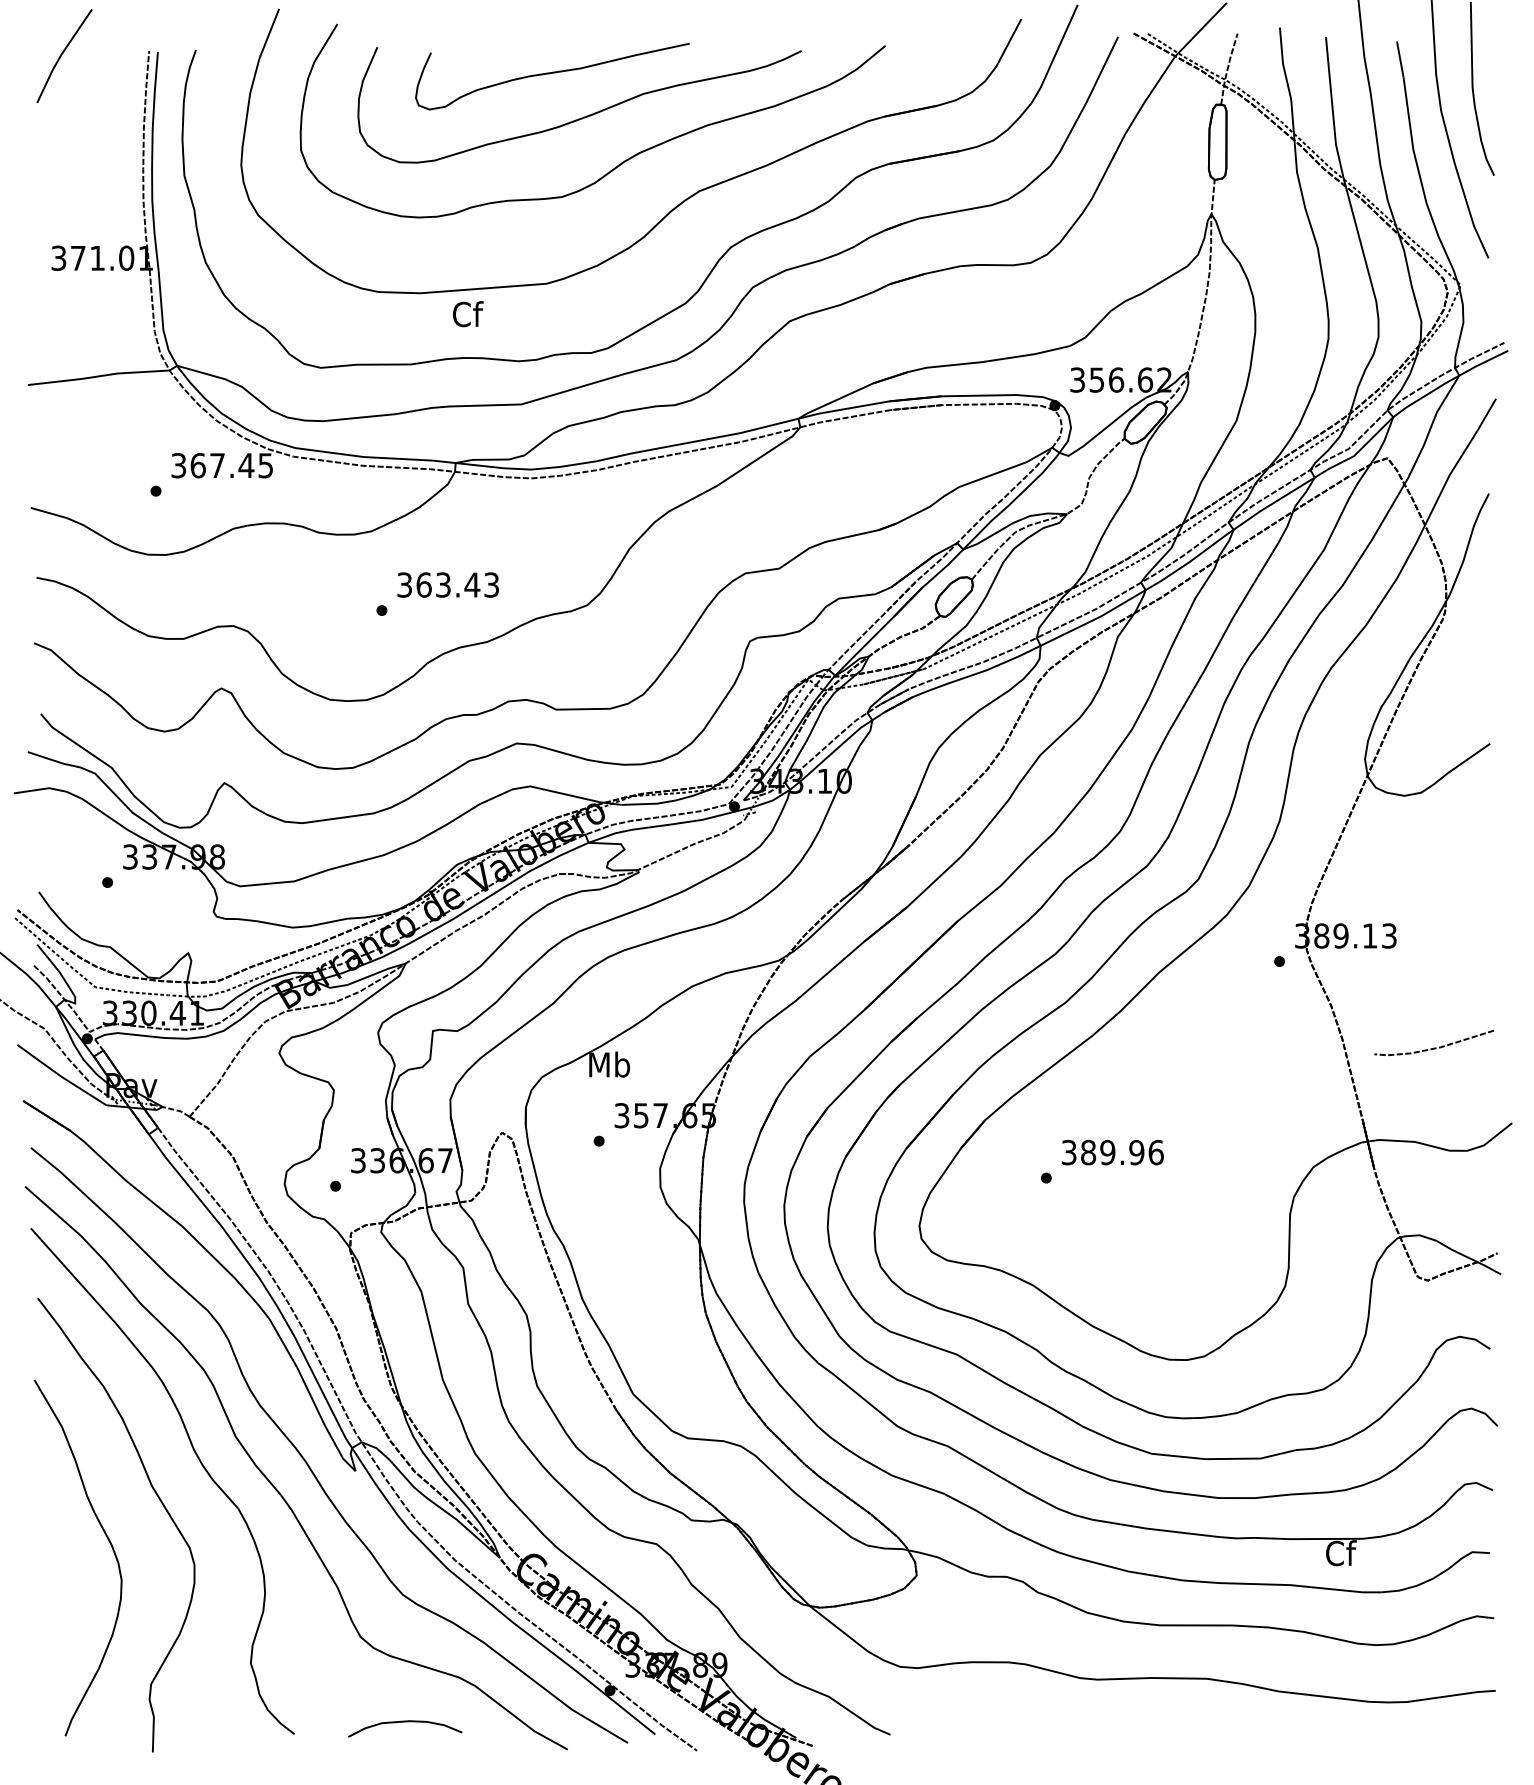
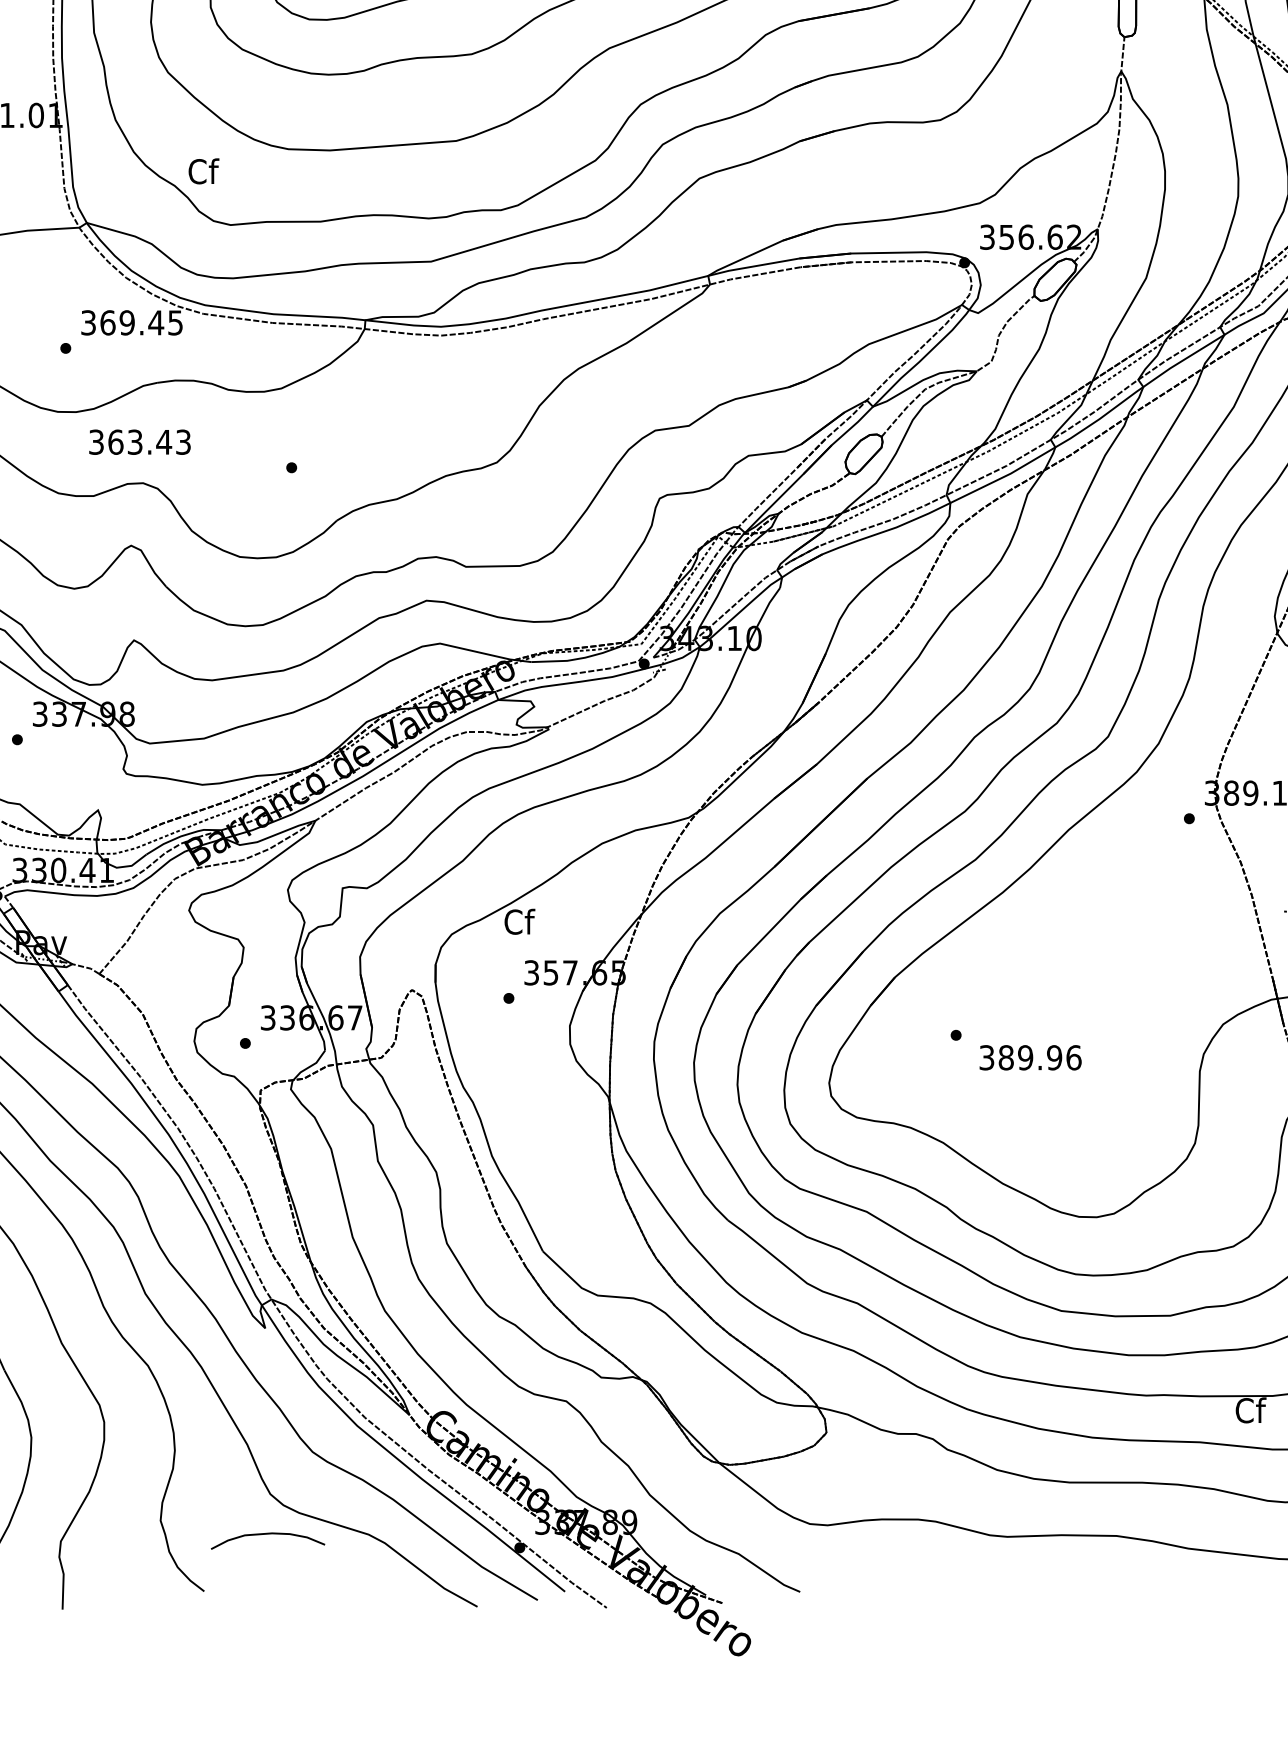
text: (468, 314) -> (204, 171), moved
text: (217, 465) -> (127, 322), 367.45 -> 369.45
text: (447, 584) -> (139, 441), moved
text: (609, 1064) -> (519, 921), Mb -> Cf
text: (1112, 1152) -> (1030, 1057), moved
curve: (405, 1722) -> (268, 1534), moved

